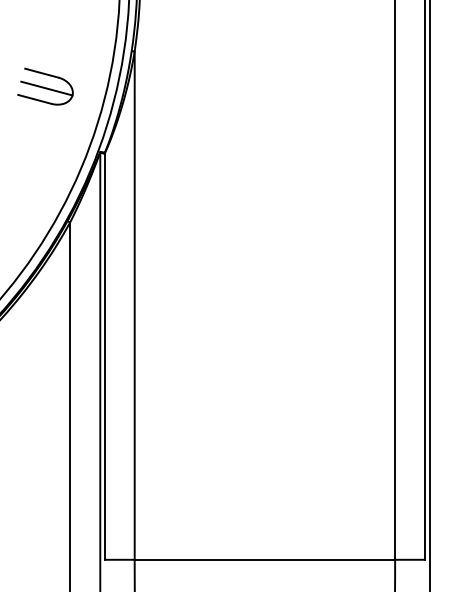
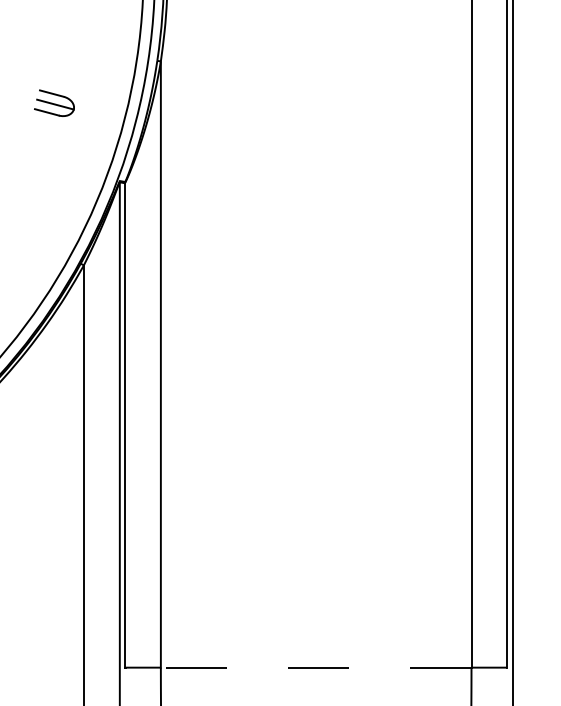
part: (45, 86) -> (54, 103), size x0.6
line: (264, 559) -> (315, 667), solid -> dashed

